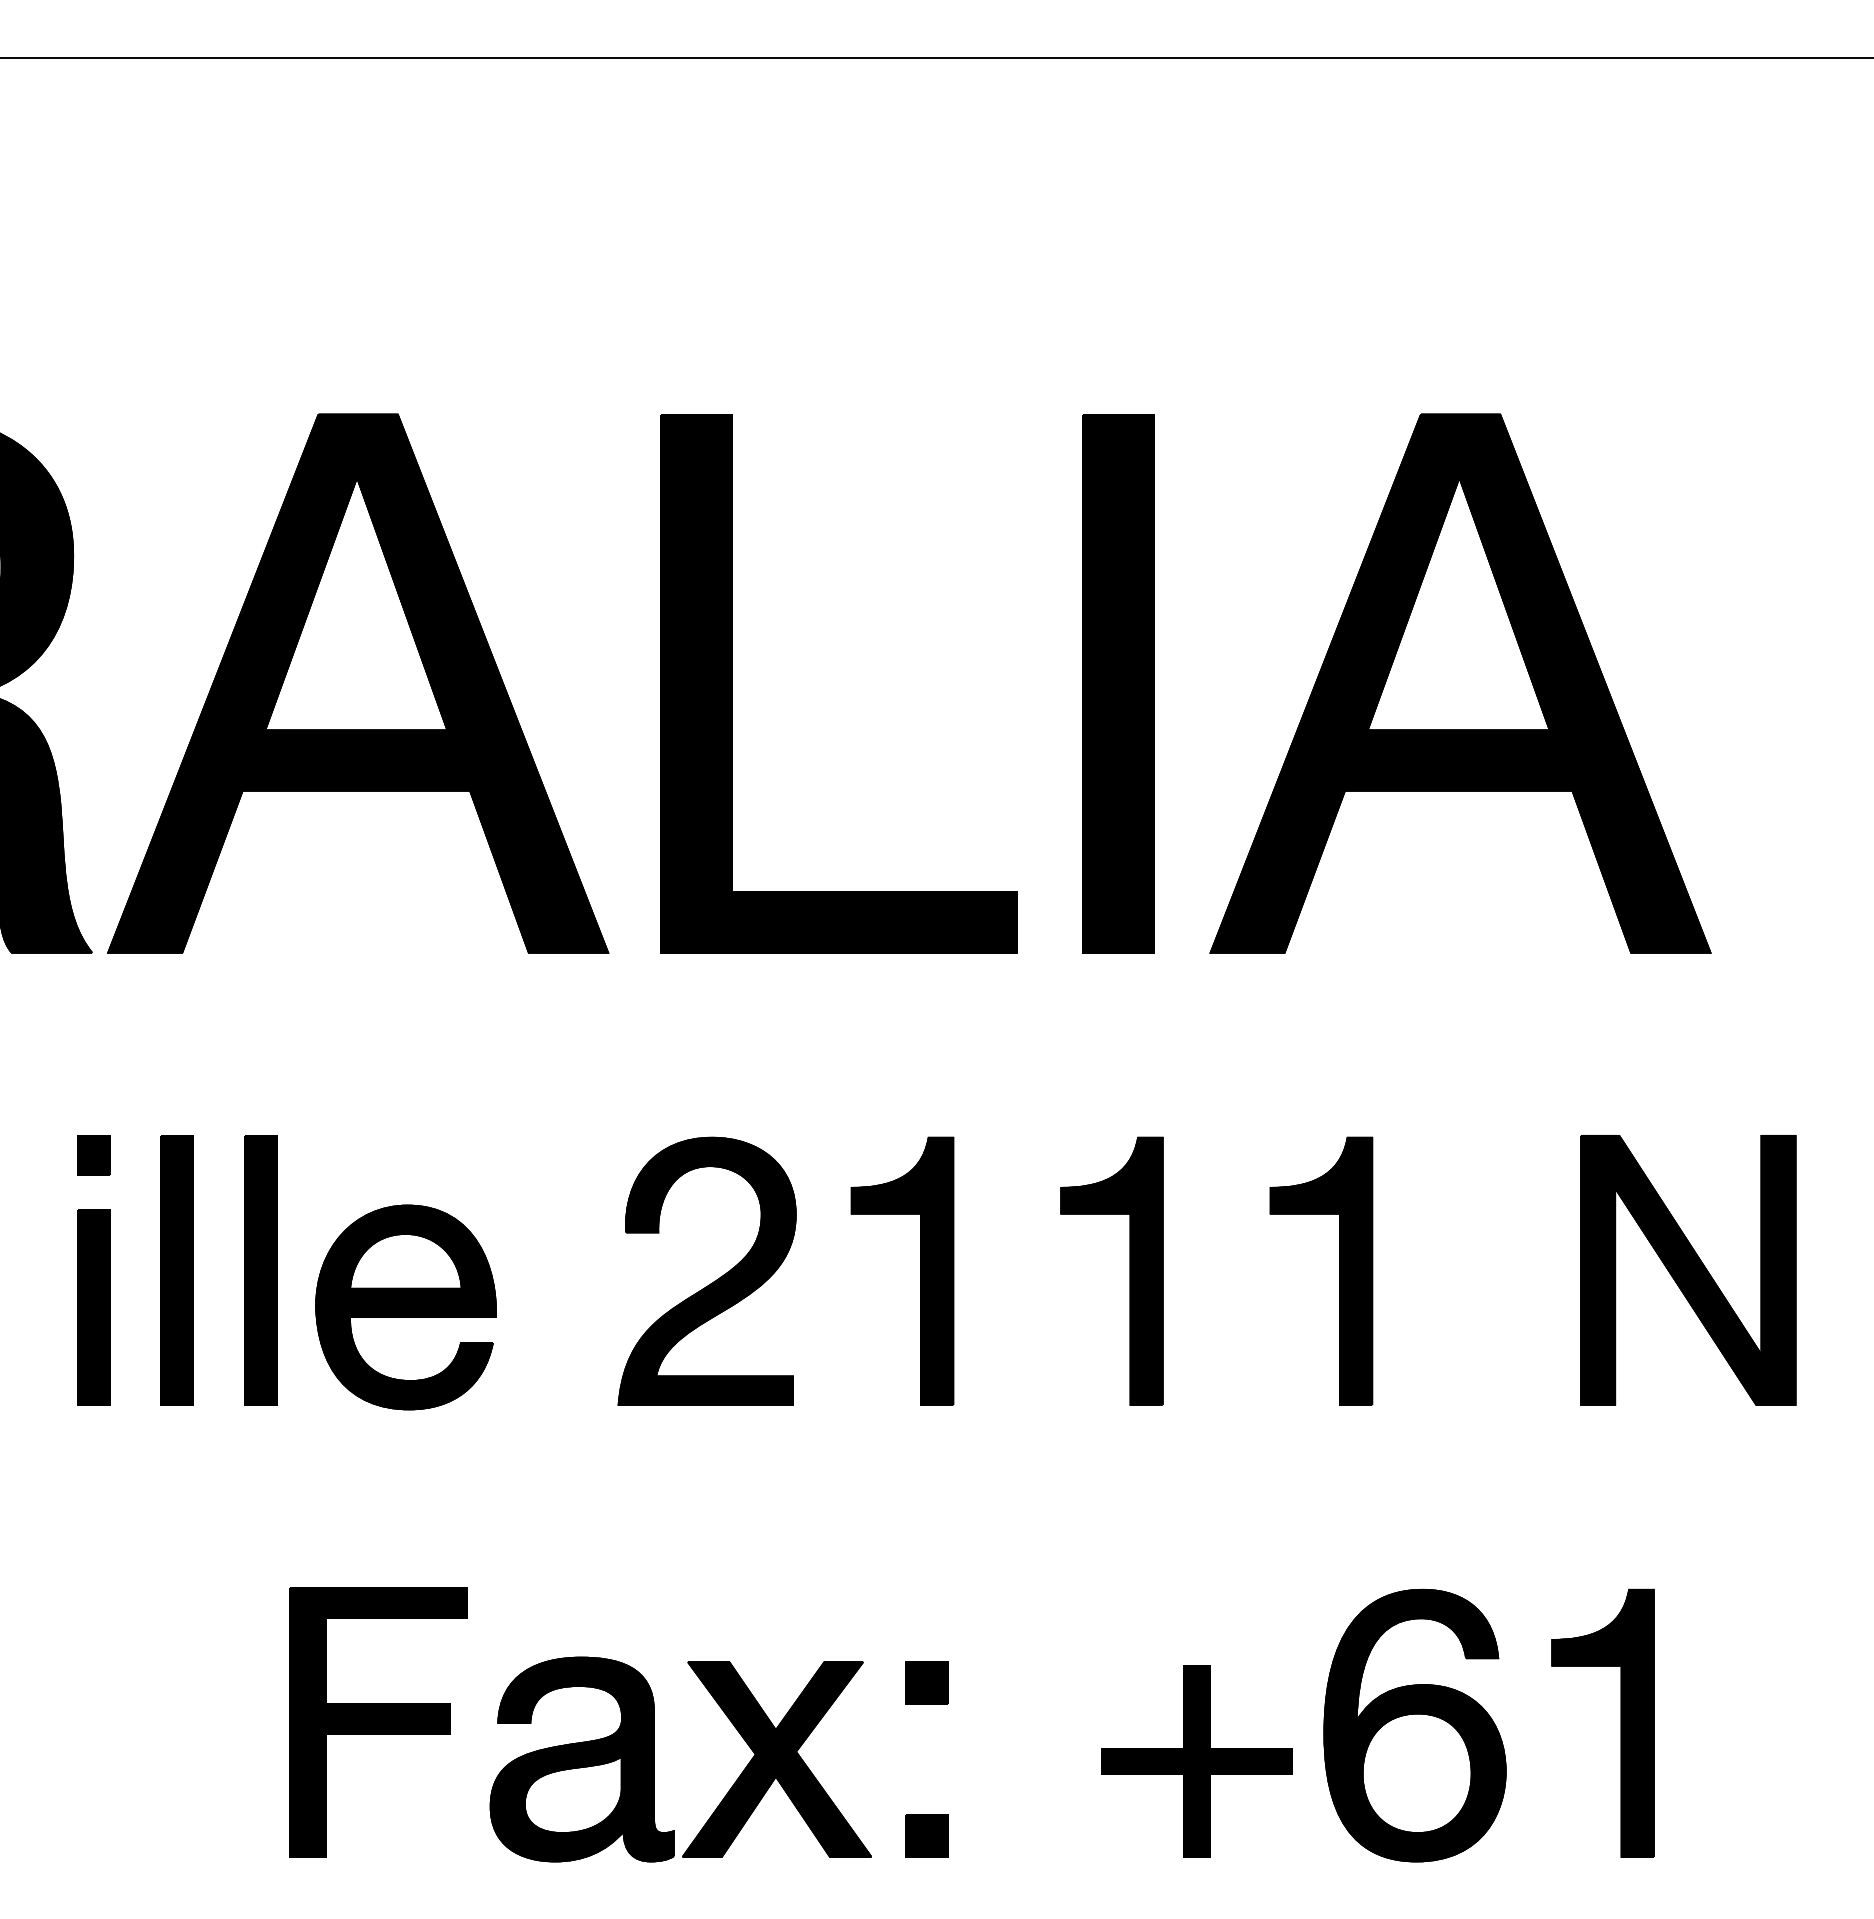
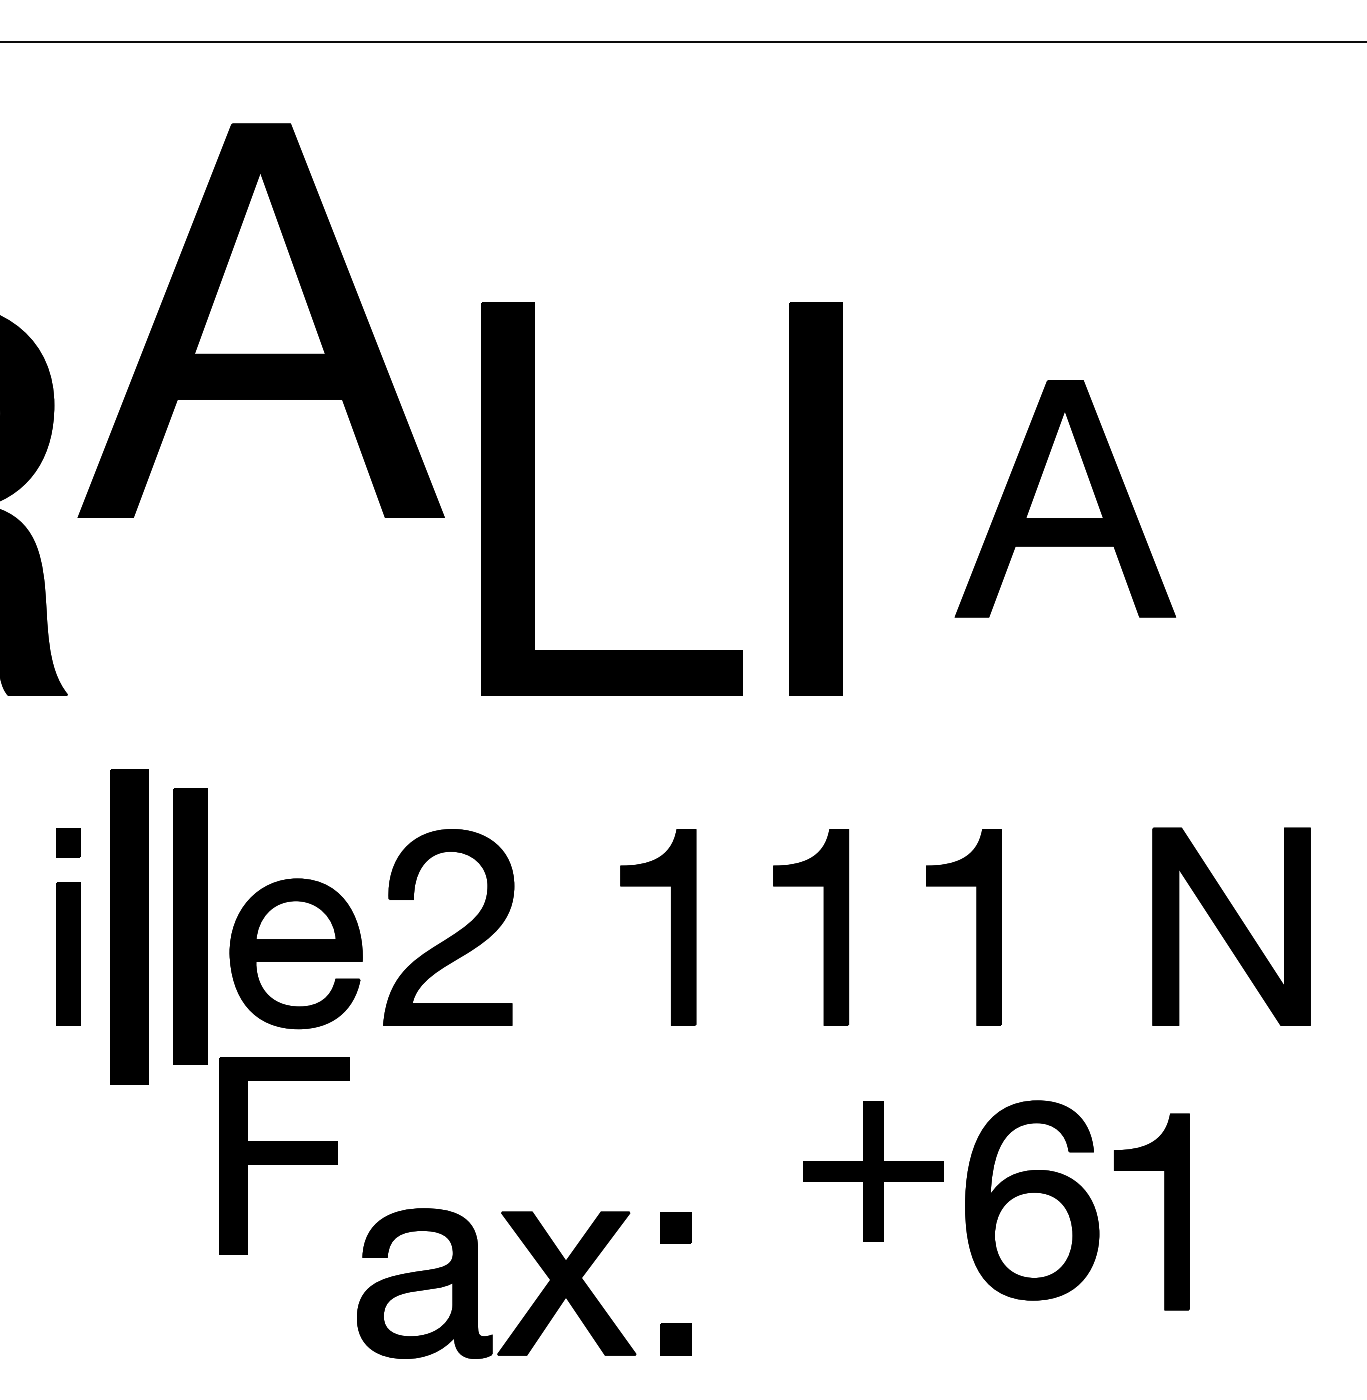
part: (358, 683) -> (261, 320), moved
part: (1460, 683) -> (1065, 498), size x0.6
part: (176, 1270) -> (128, 926), size x1.6
part: (260, 1270) -> (189, 926), size x1.4
part: (713, 1281) -> (453, 934), moved
part: (378, 1722) -> (284, 1155), moved
part: (1620, 1722) -> (1164, 1211), moved
part: (1414, 1725) -> (1031, 1200), moved
part: (1196, 1761) -> (872, 1171), moved

